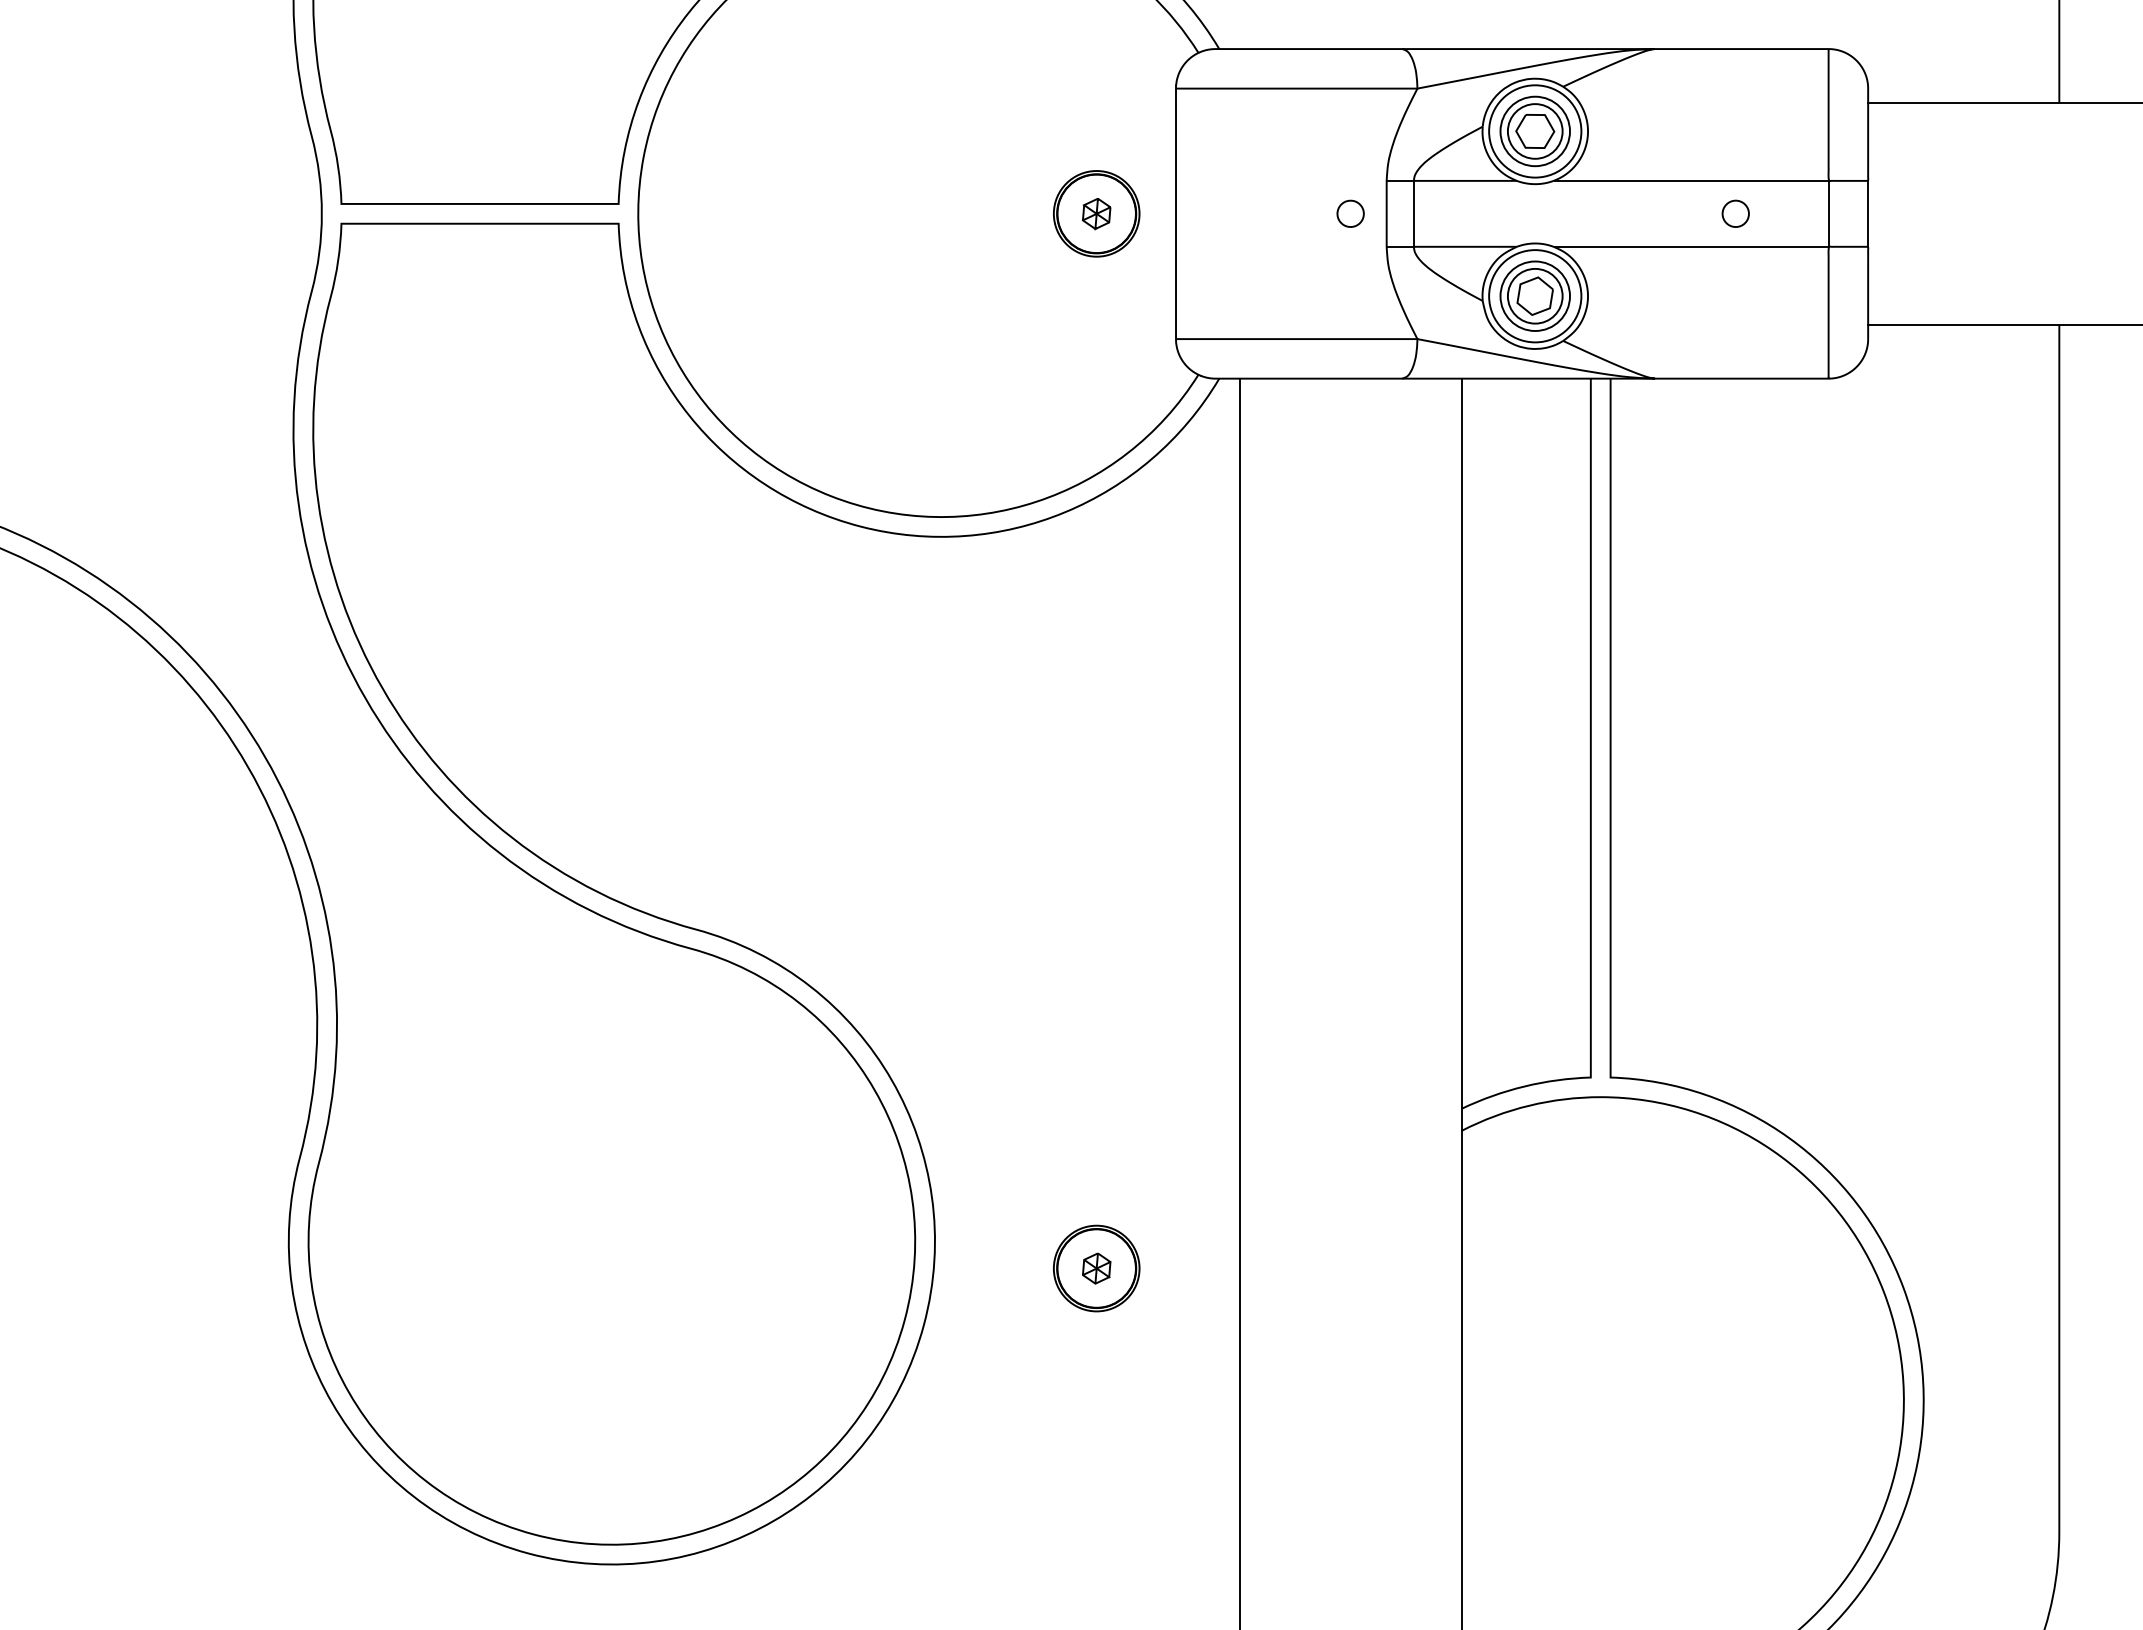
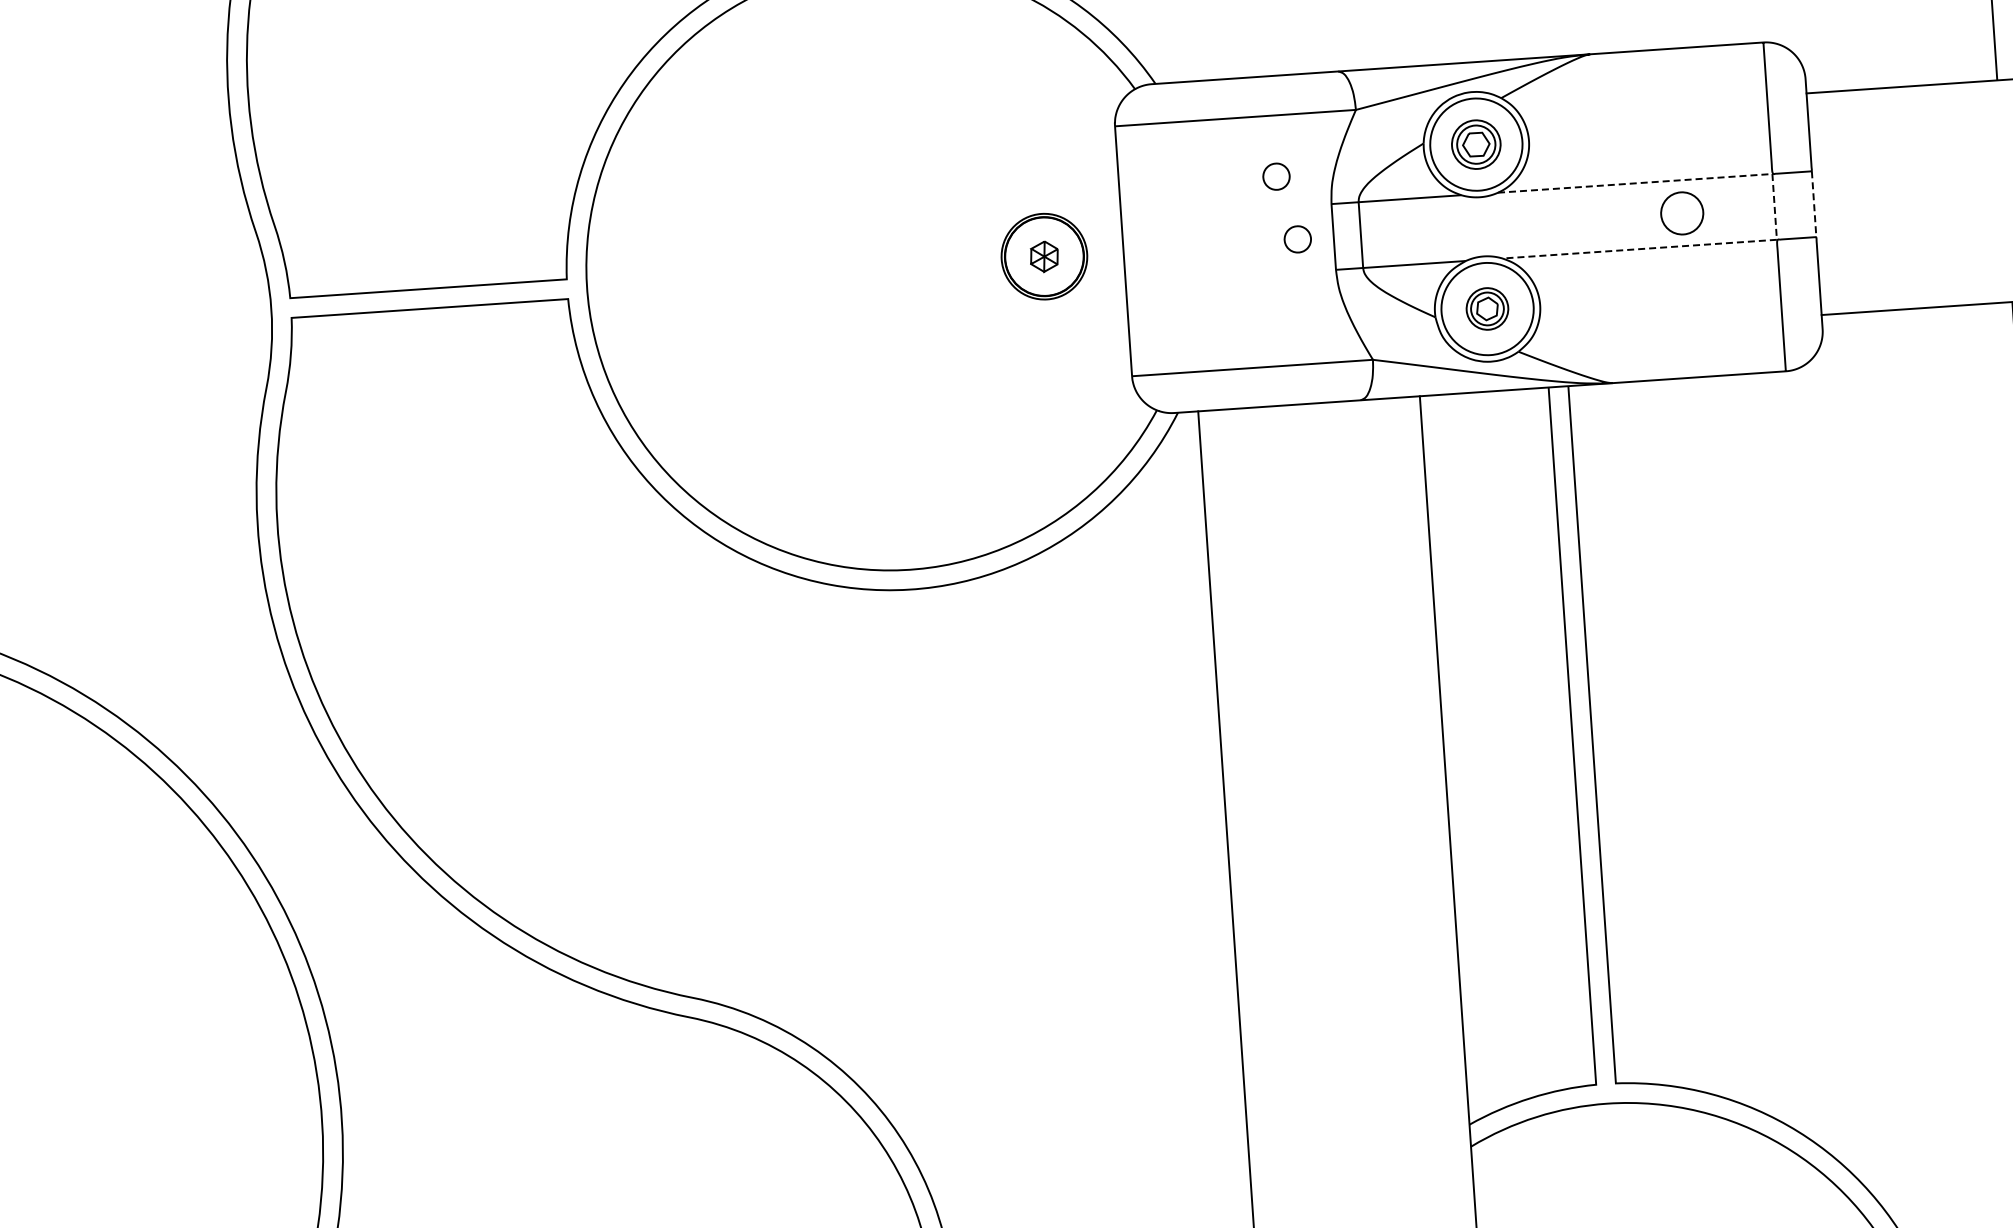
part: (1534, 131) -> (1475, 144), size x0.7
part: (1333, 149) -> (1276, 176), added
circle: (1735, 213) -> (1681, 212), size x1.6
line: (1828, 213) -> (1774, 206), solid -> dashed
line: (1868, 213) -> (1814, 203), solid -> dashed
part: (1534, 295) -> (1486, 308), size x0.6

